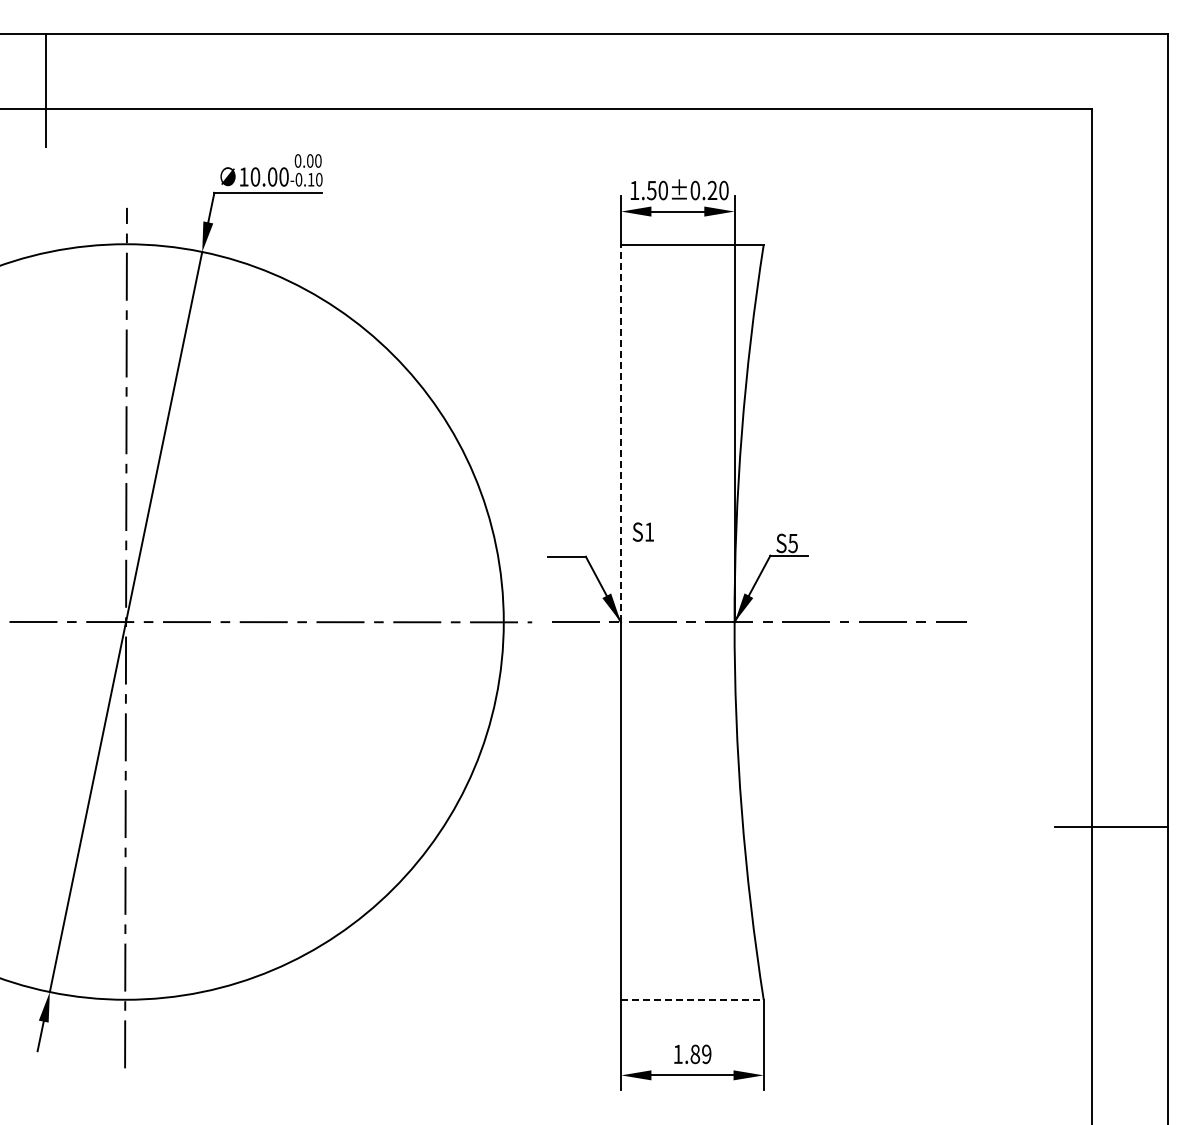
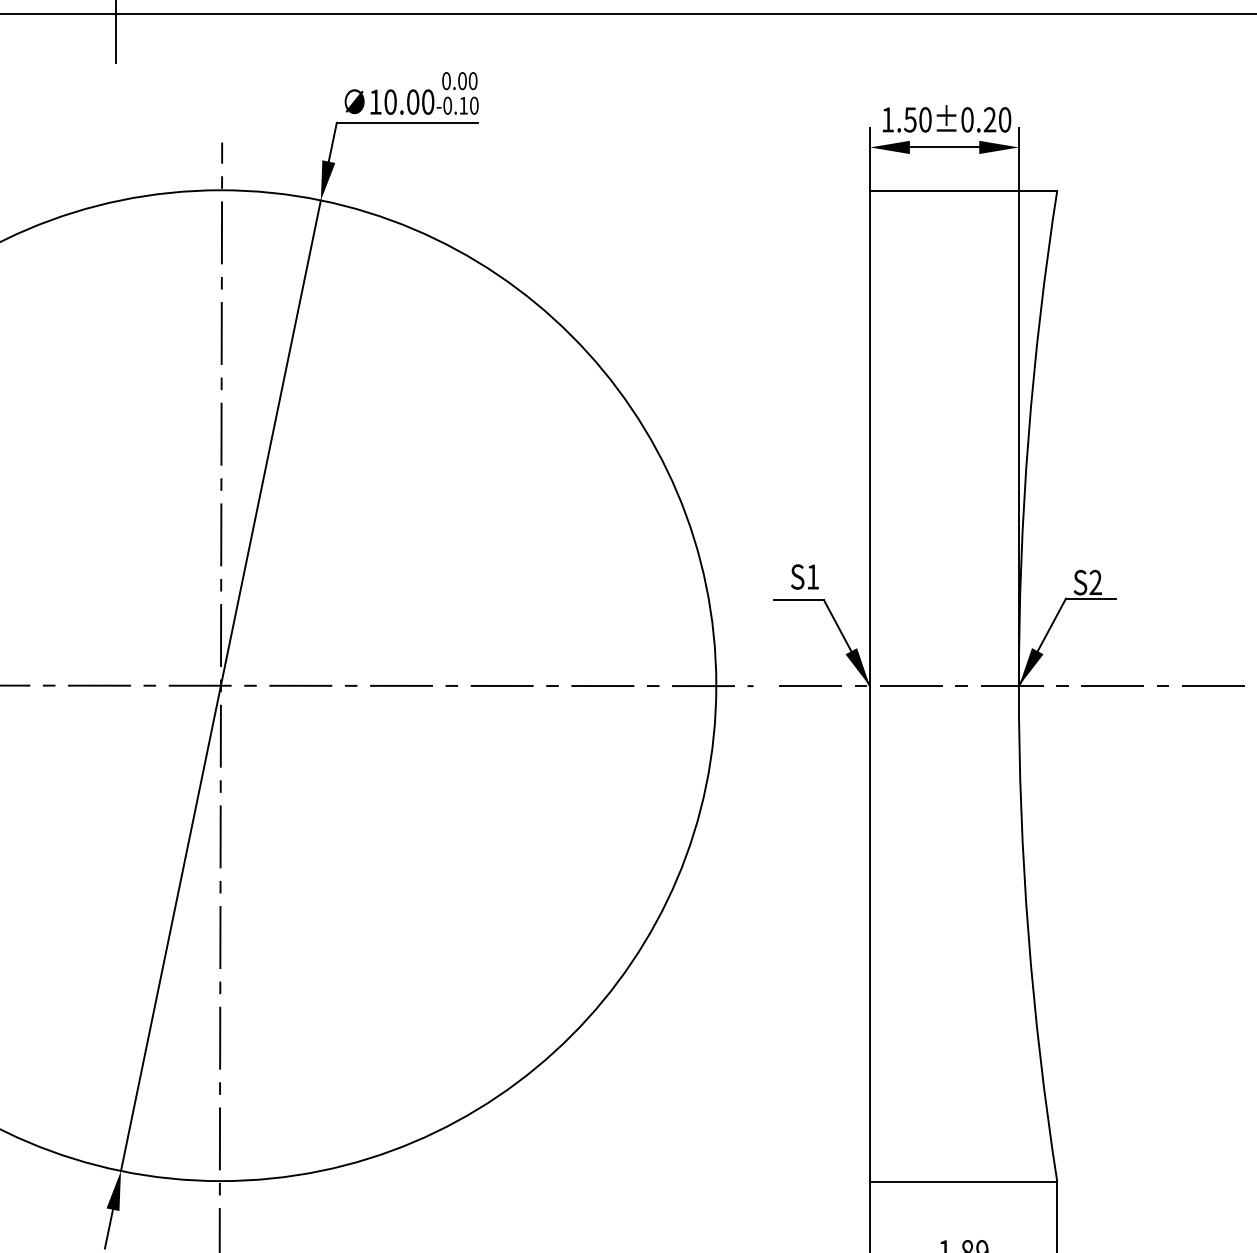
line: (621, 433) -> (870, 438), dashed -> solid
text: (642, 531) -> (803, 576), moved
text: (792, 543) -> (1094, 582), S5 -> S2
line: (692, 1000) -> (963, 1182), dashed -> solid

